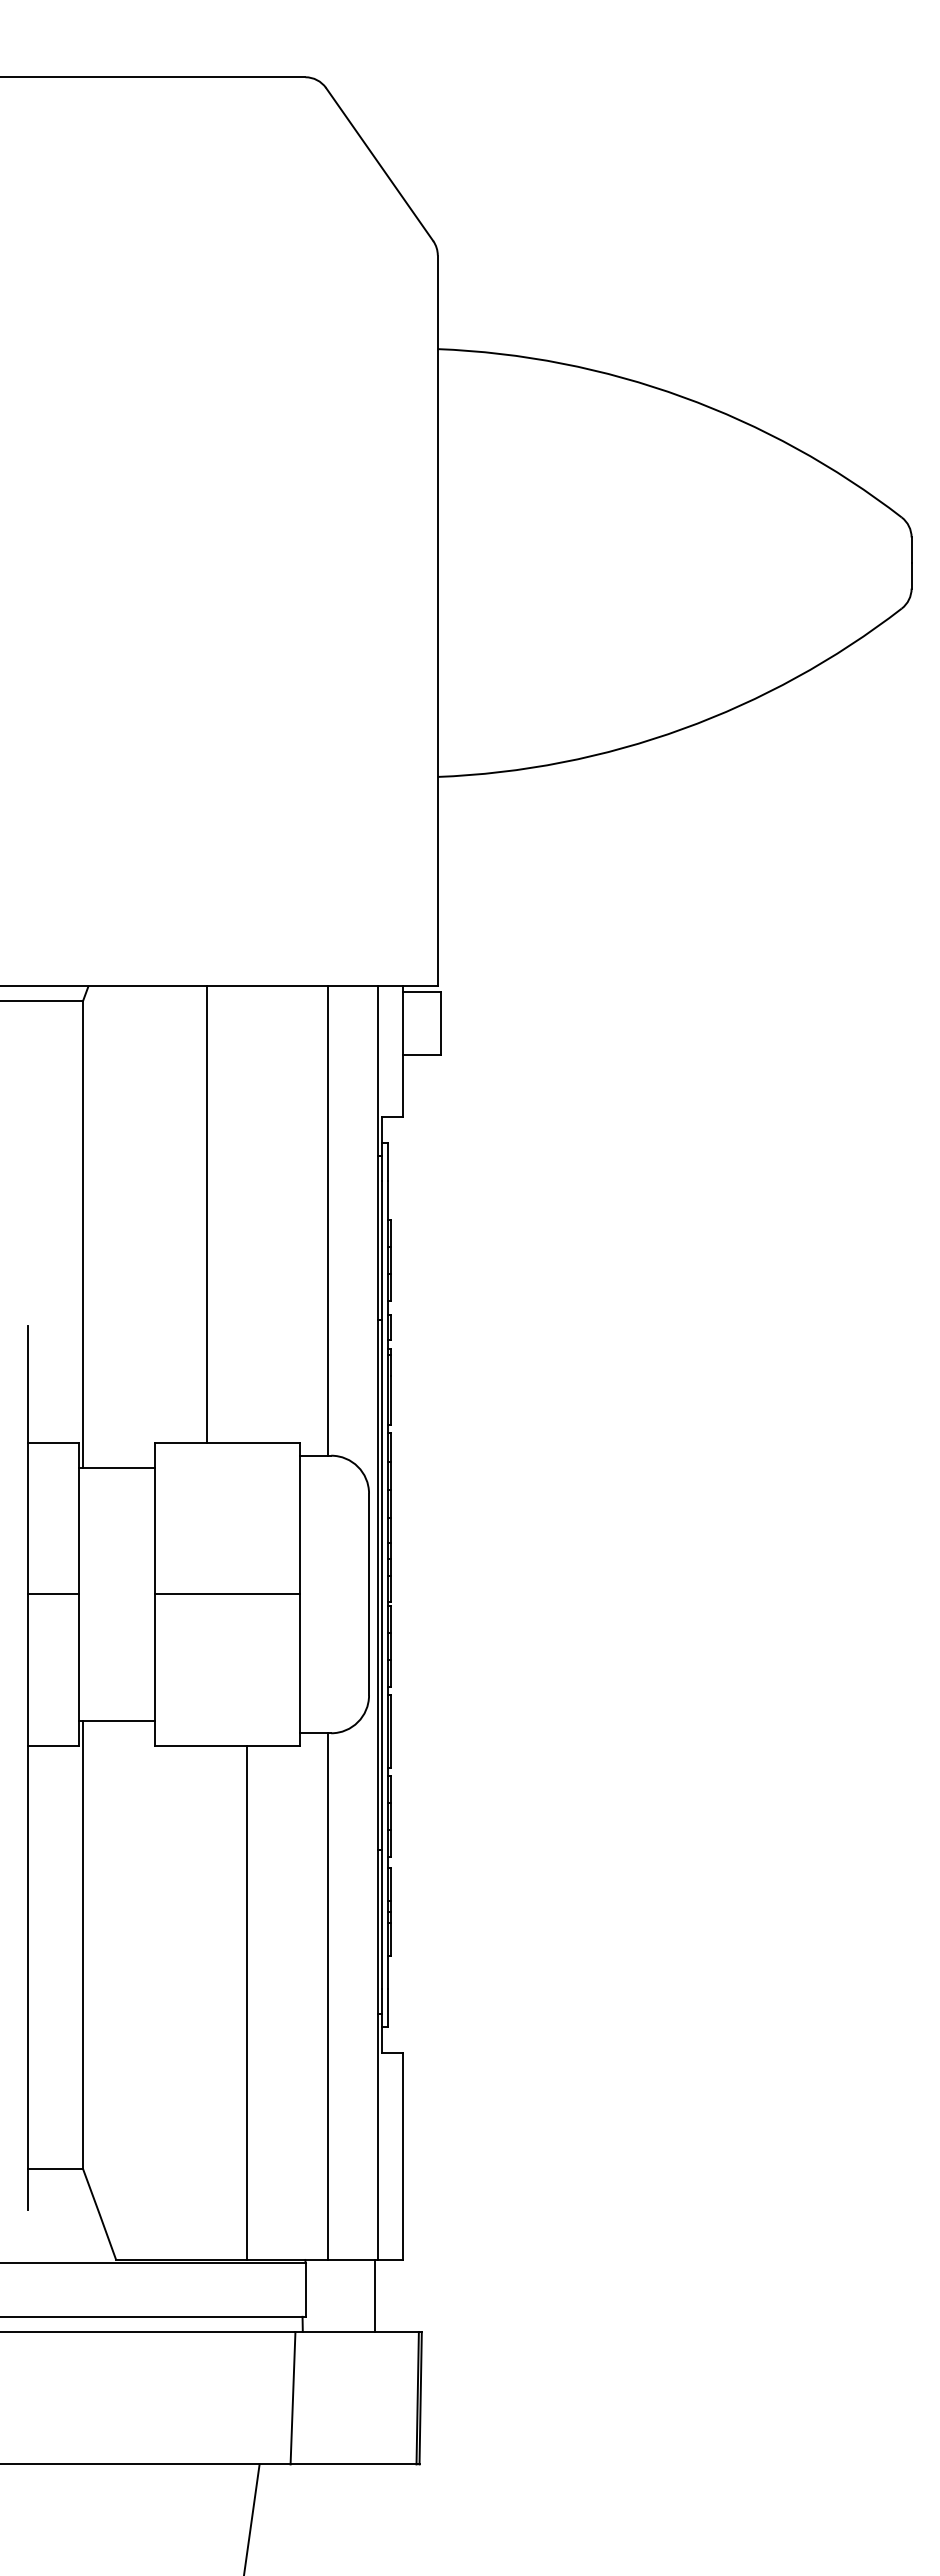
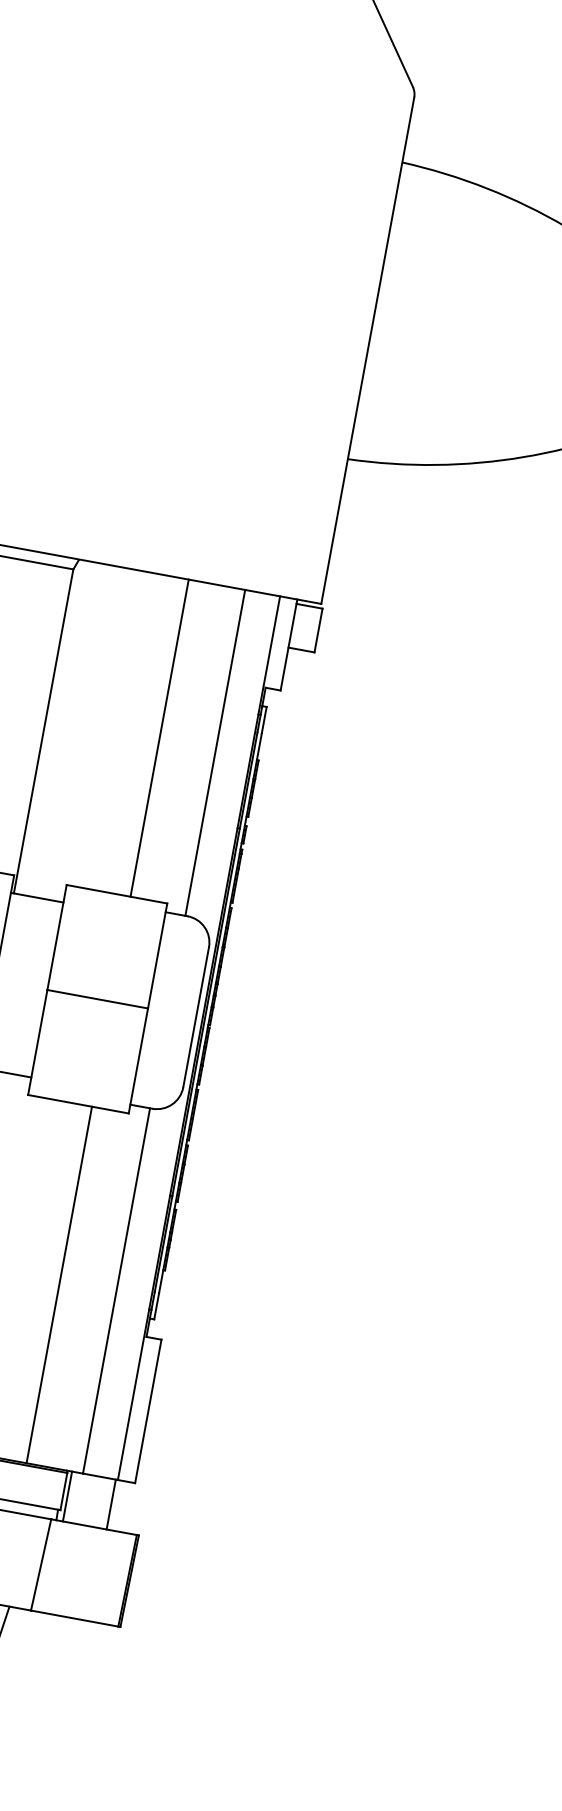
line: (206, 1214) -> (159, 738), moved
line: (312, 2295) -> (67, 1496), added

